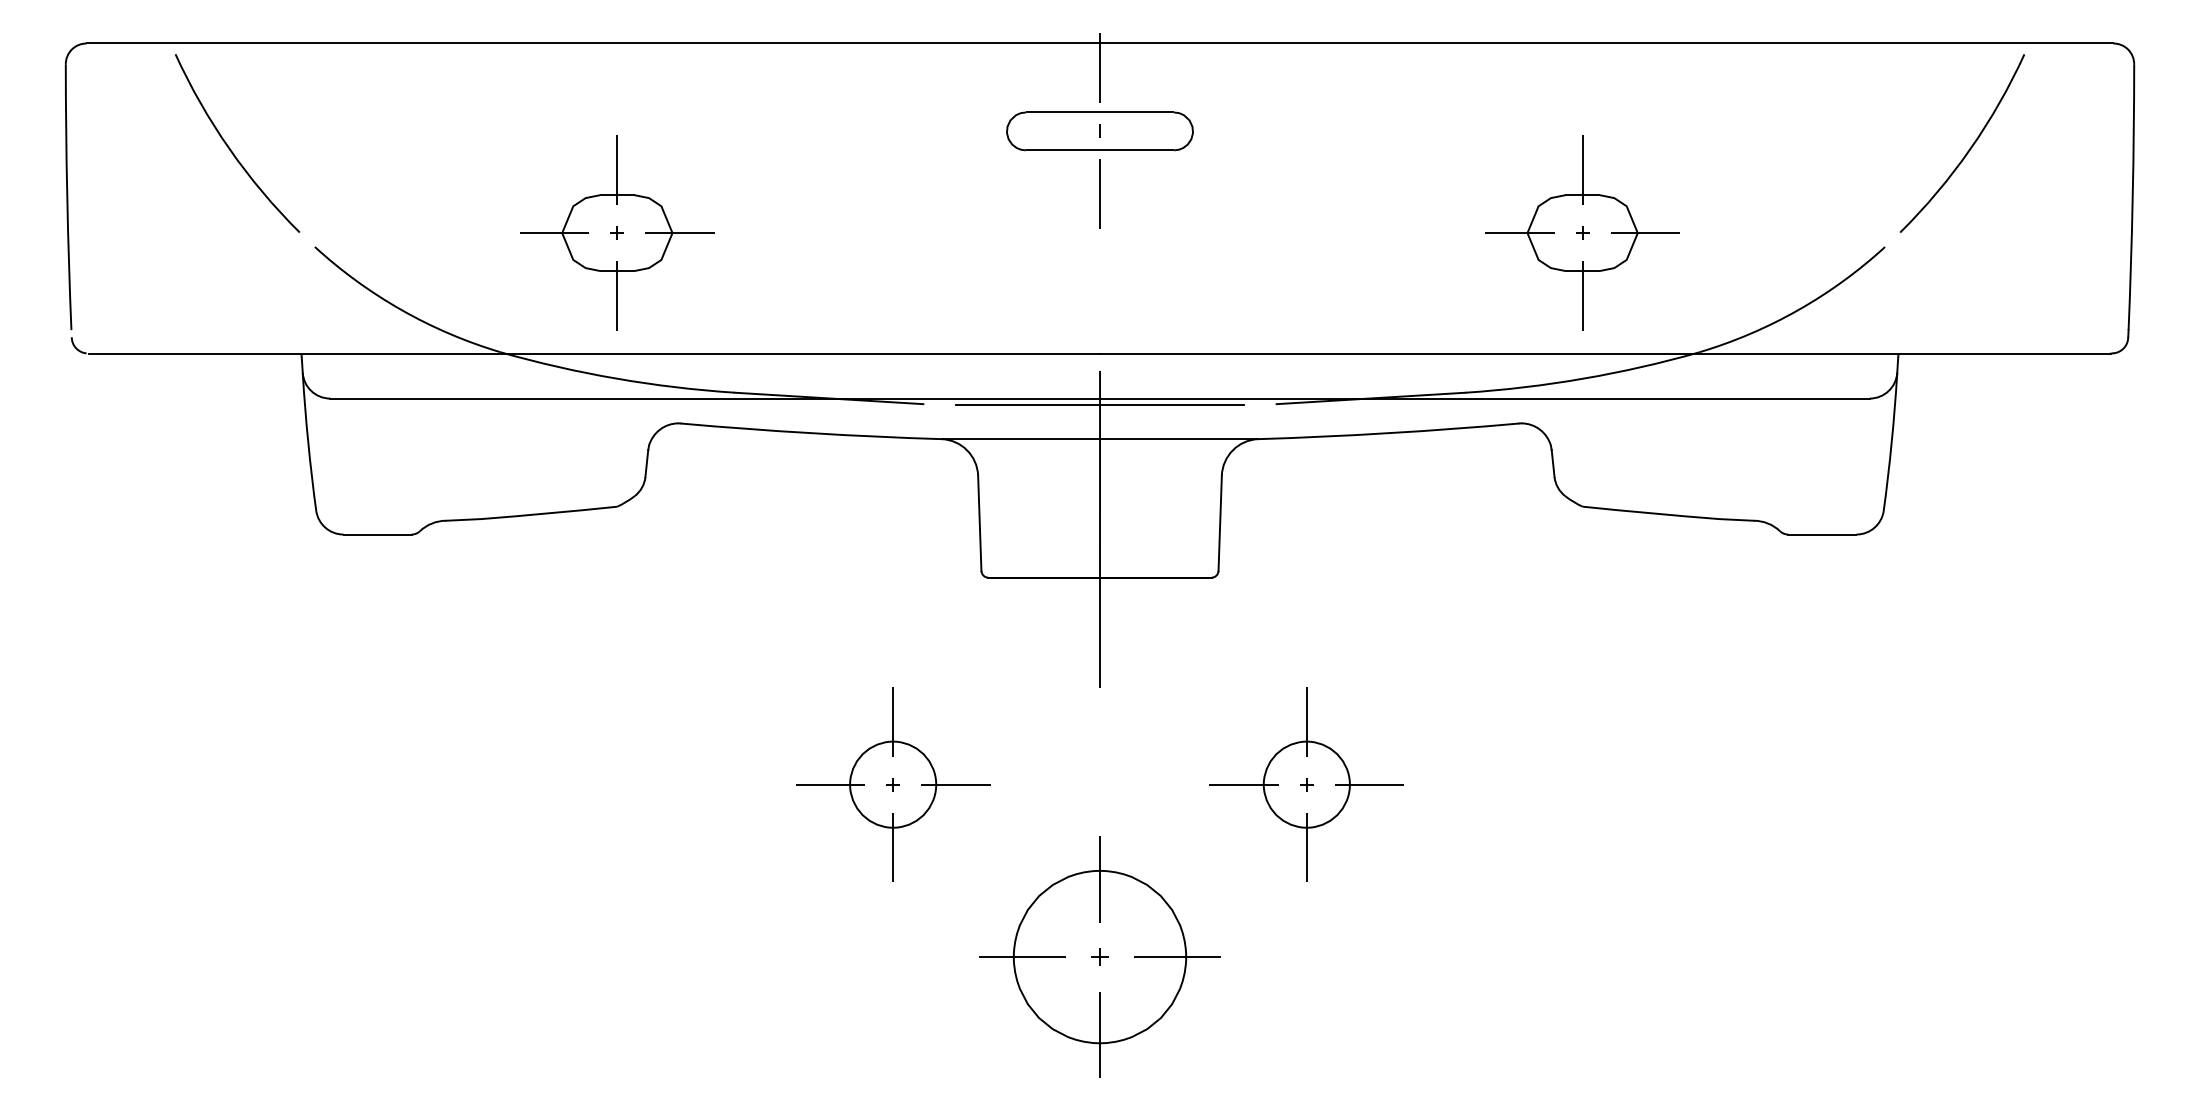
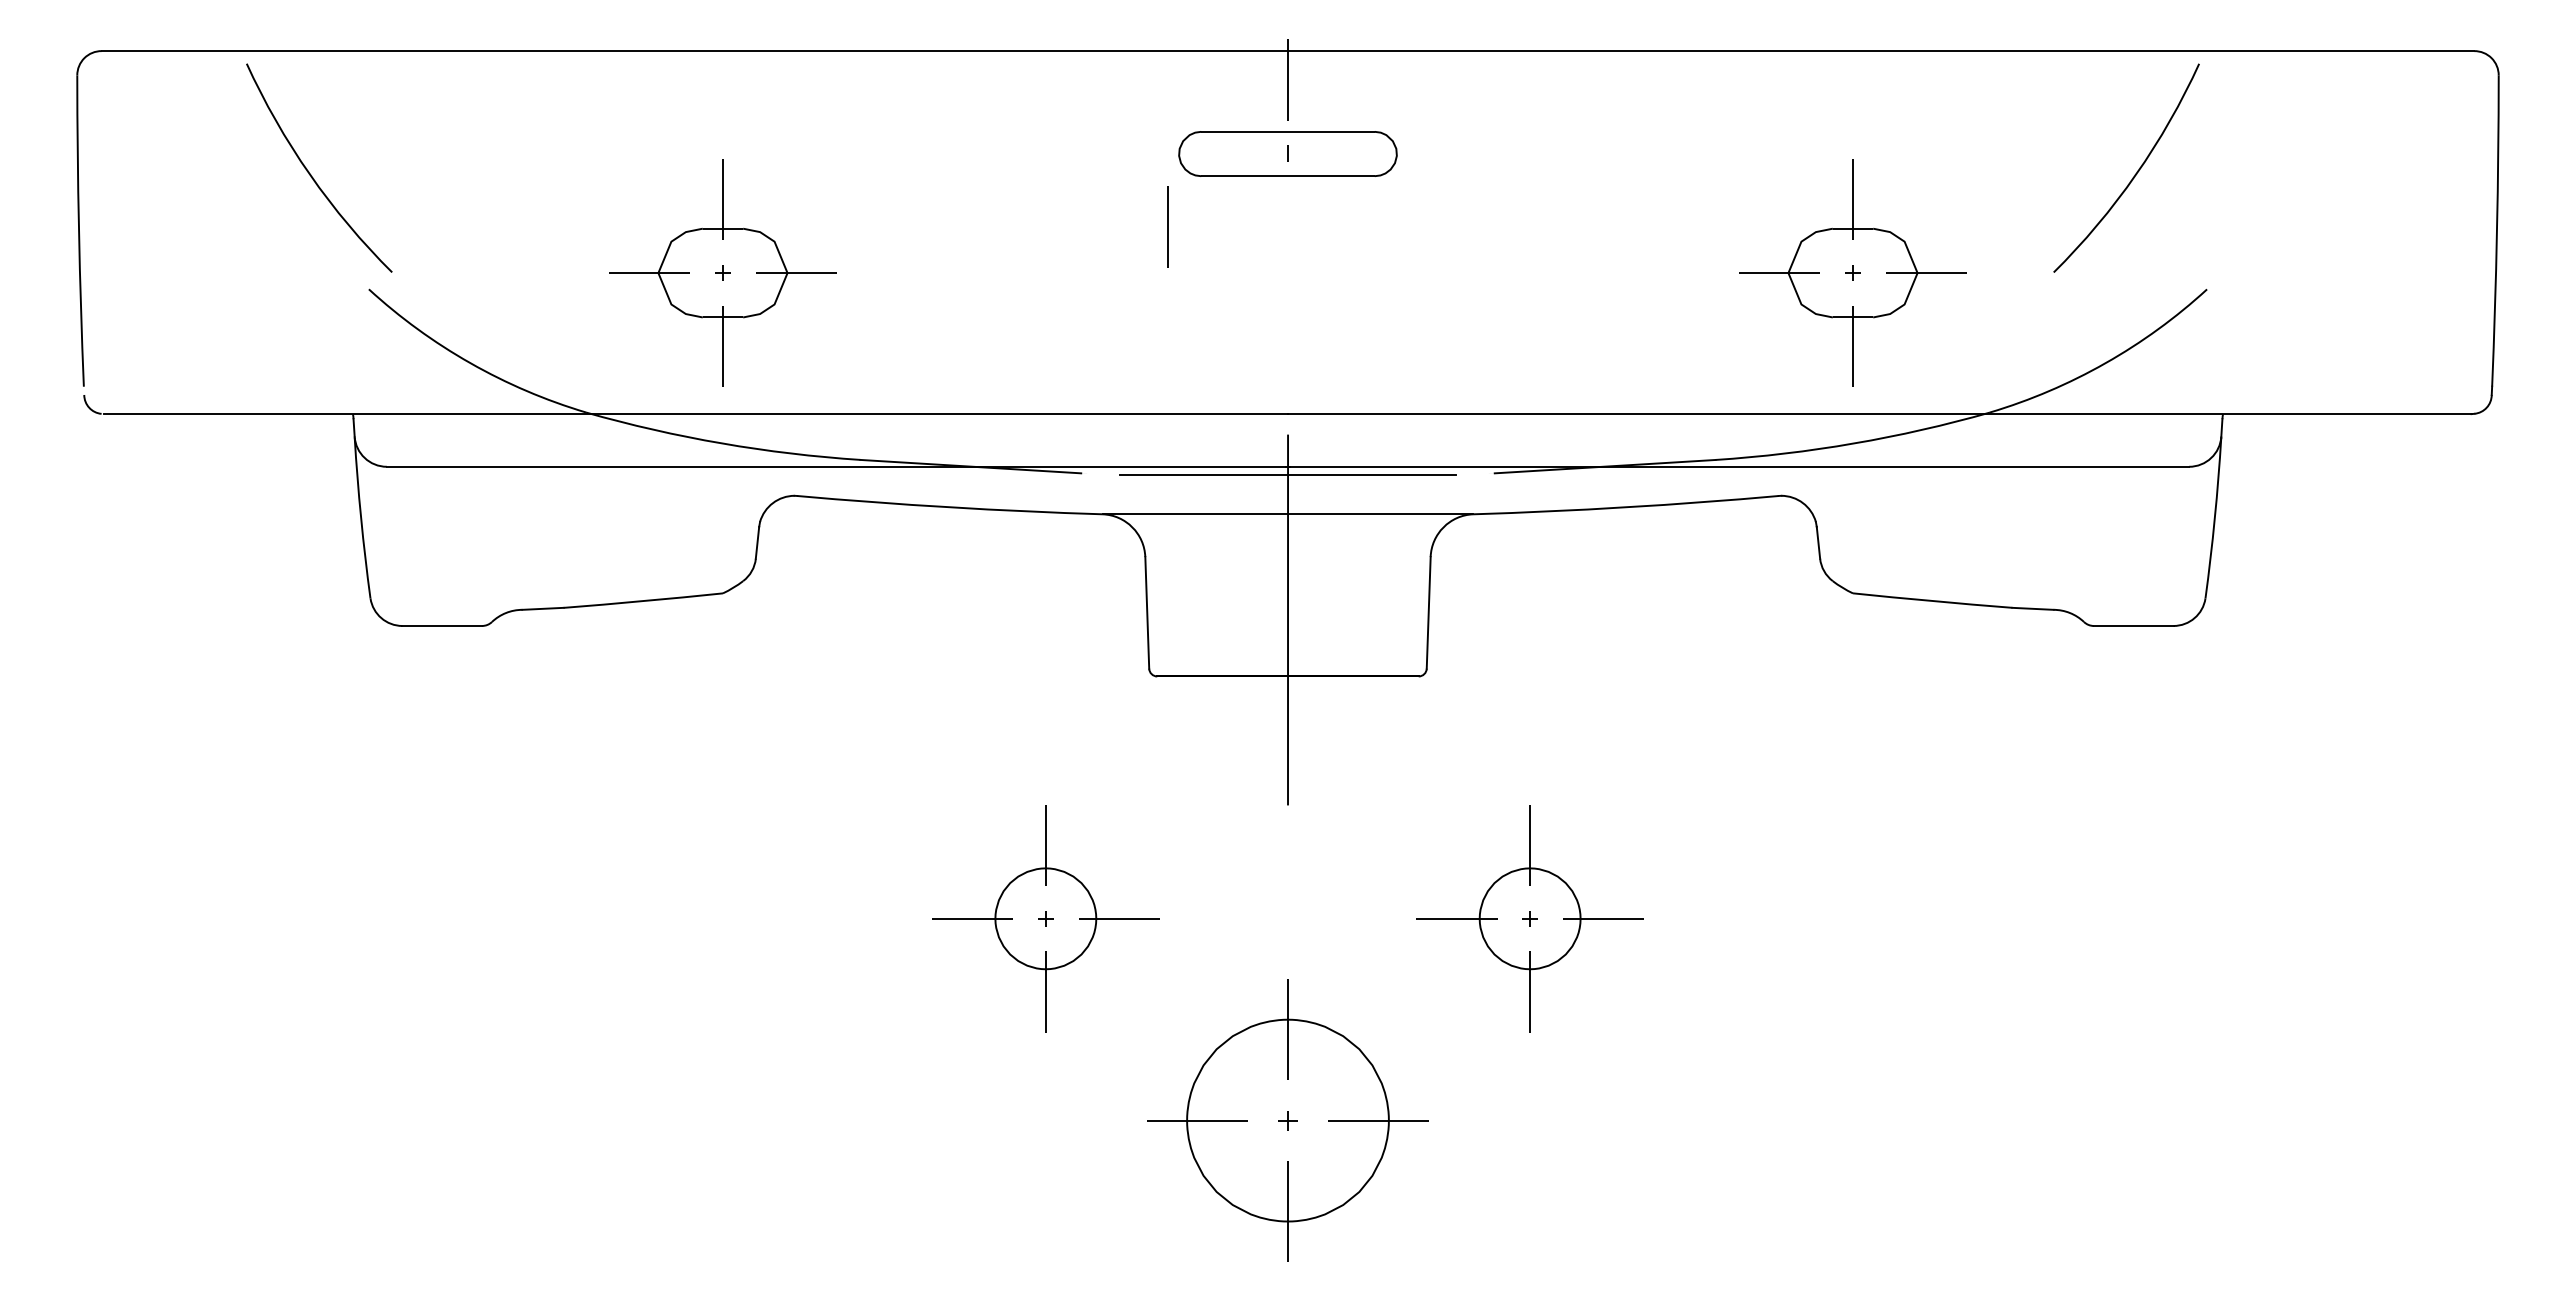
arc: (230, 148) -> (311, 174), moved
arc: (1969, 148) -> (2134, 174), moved
line: (1099, 193) -> (1167, 226), moved

